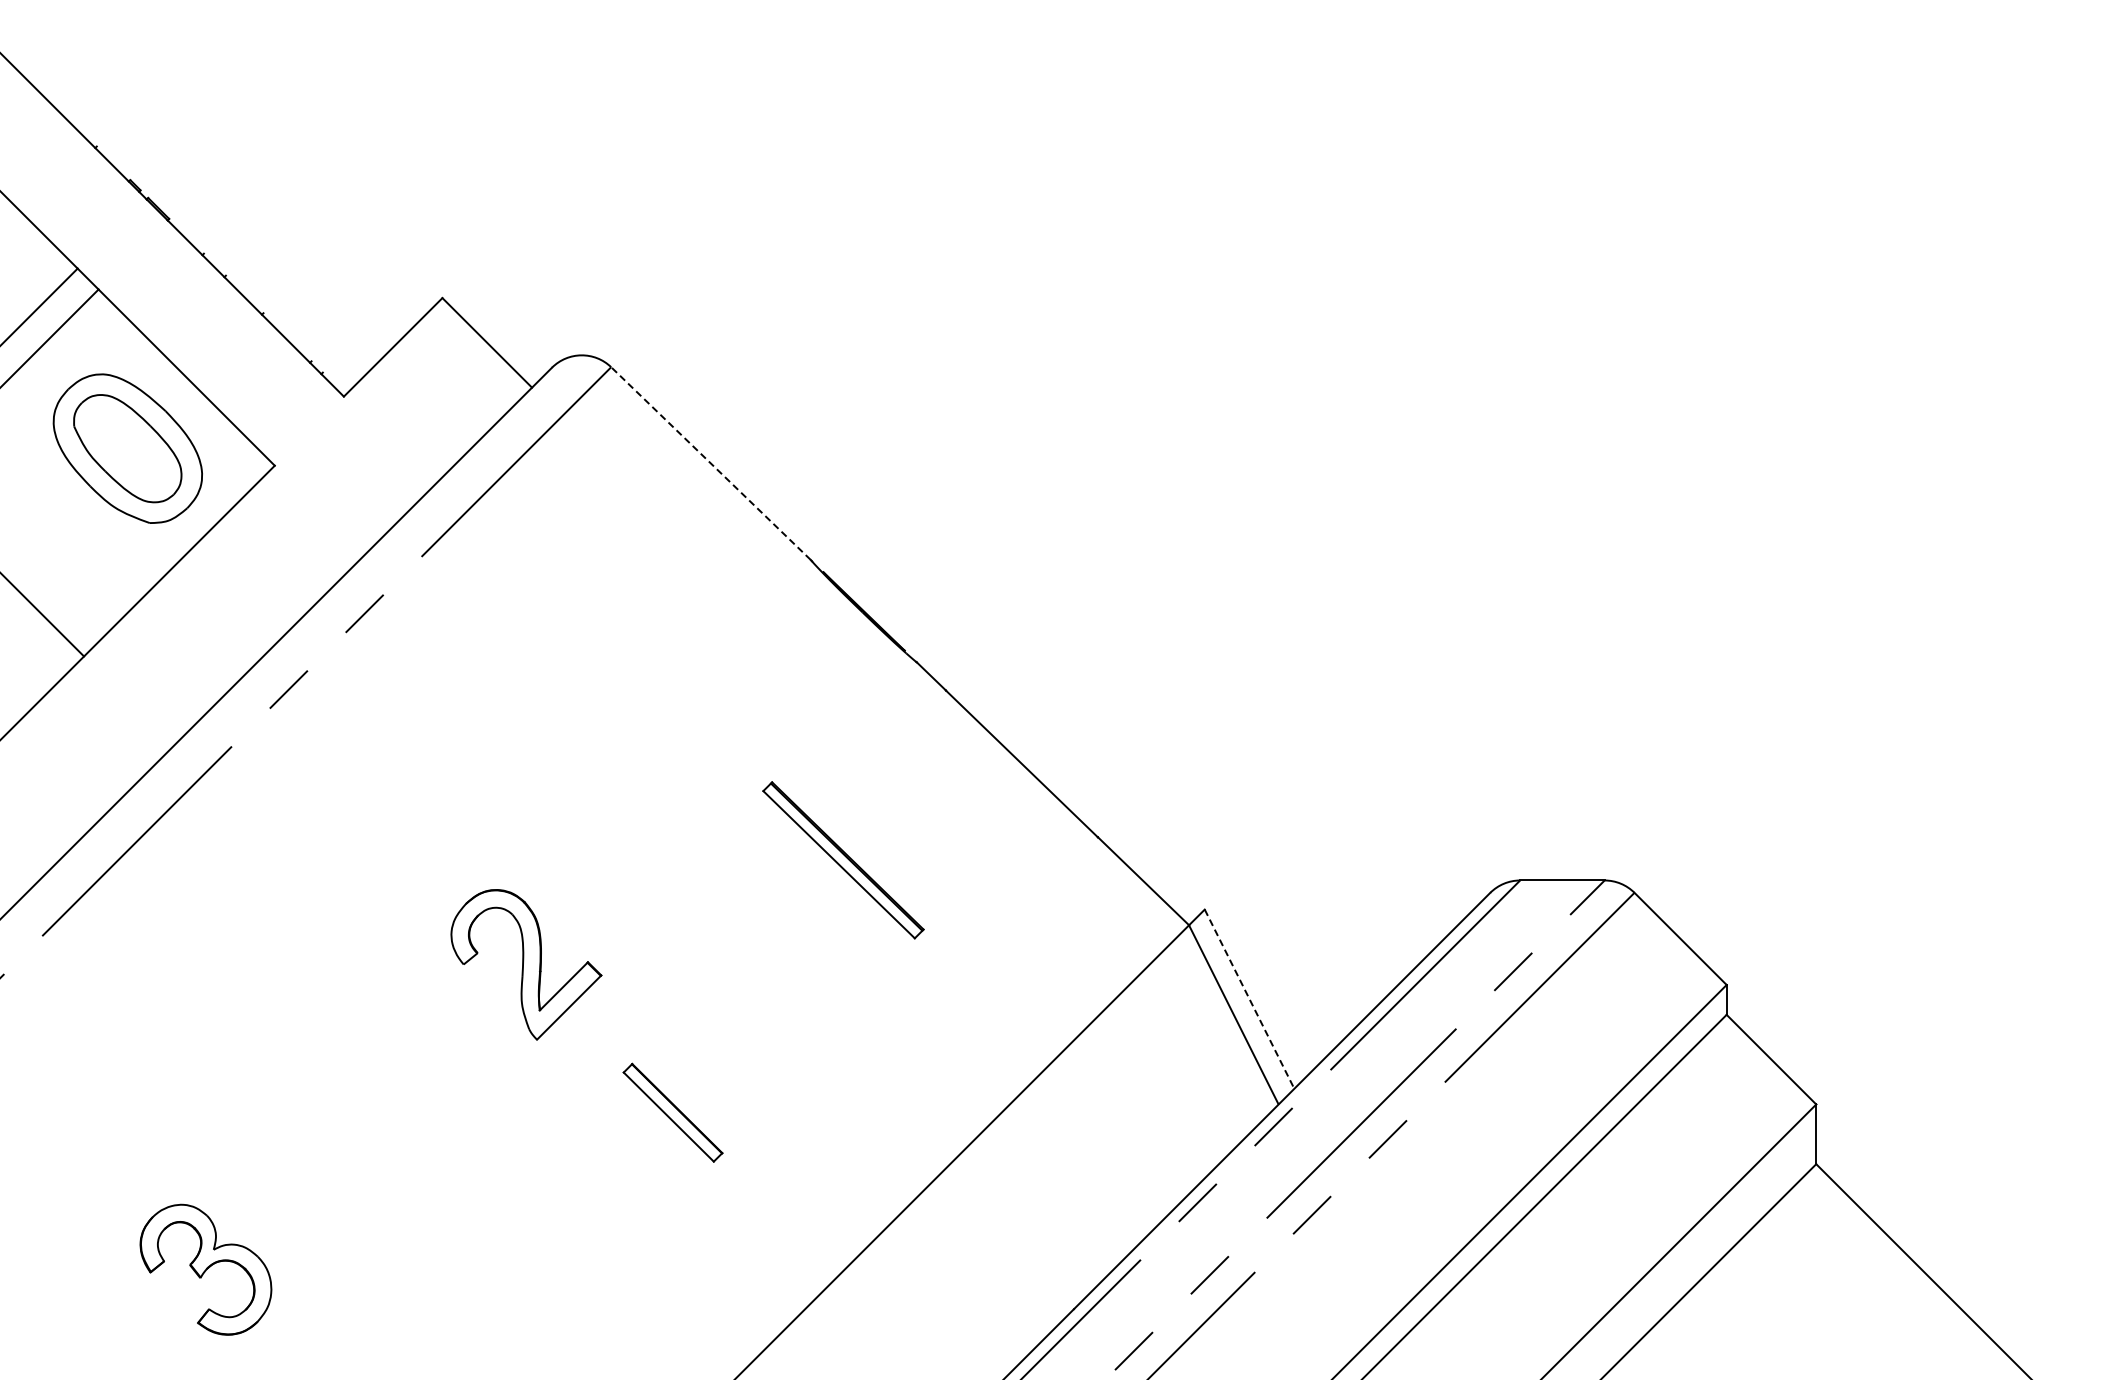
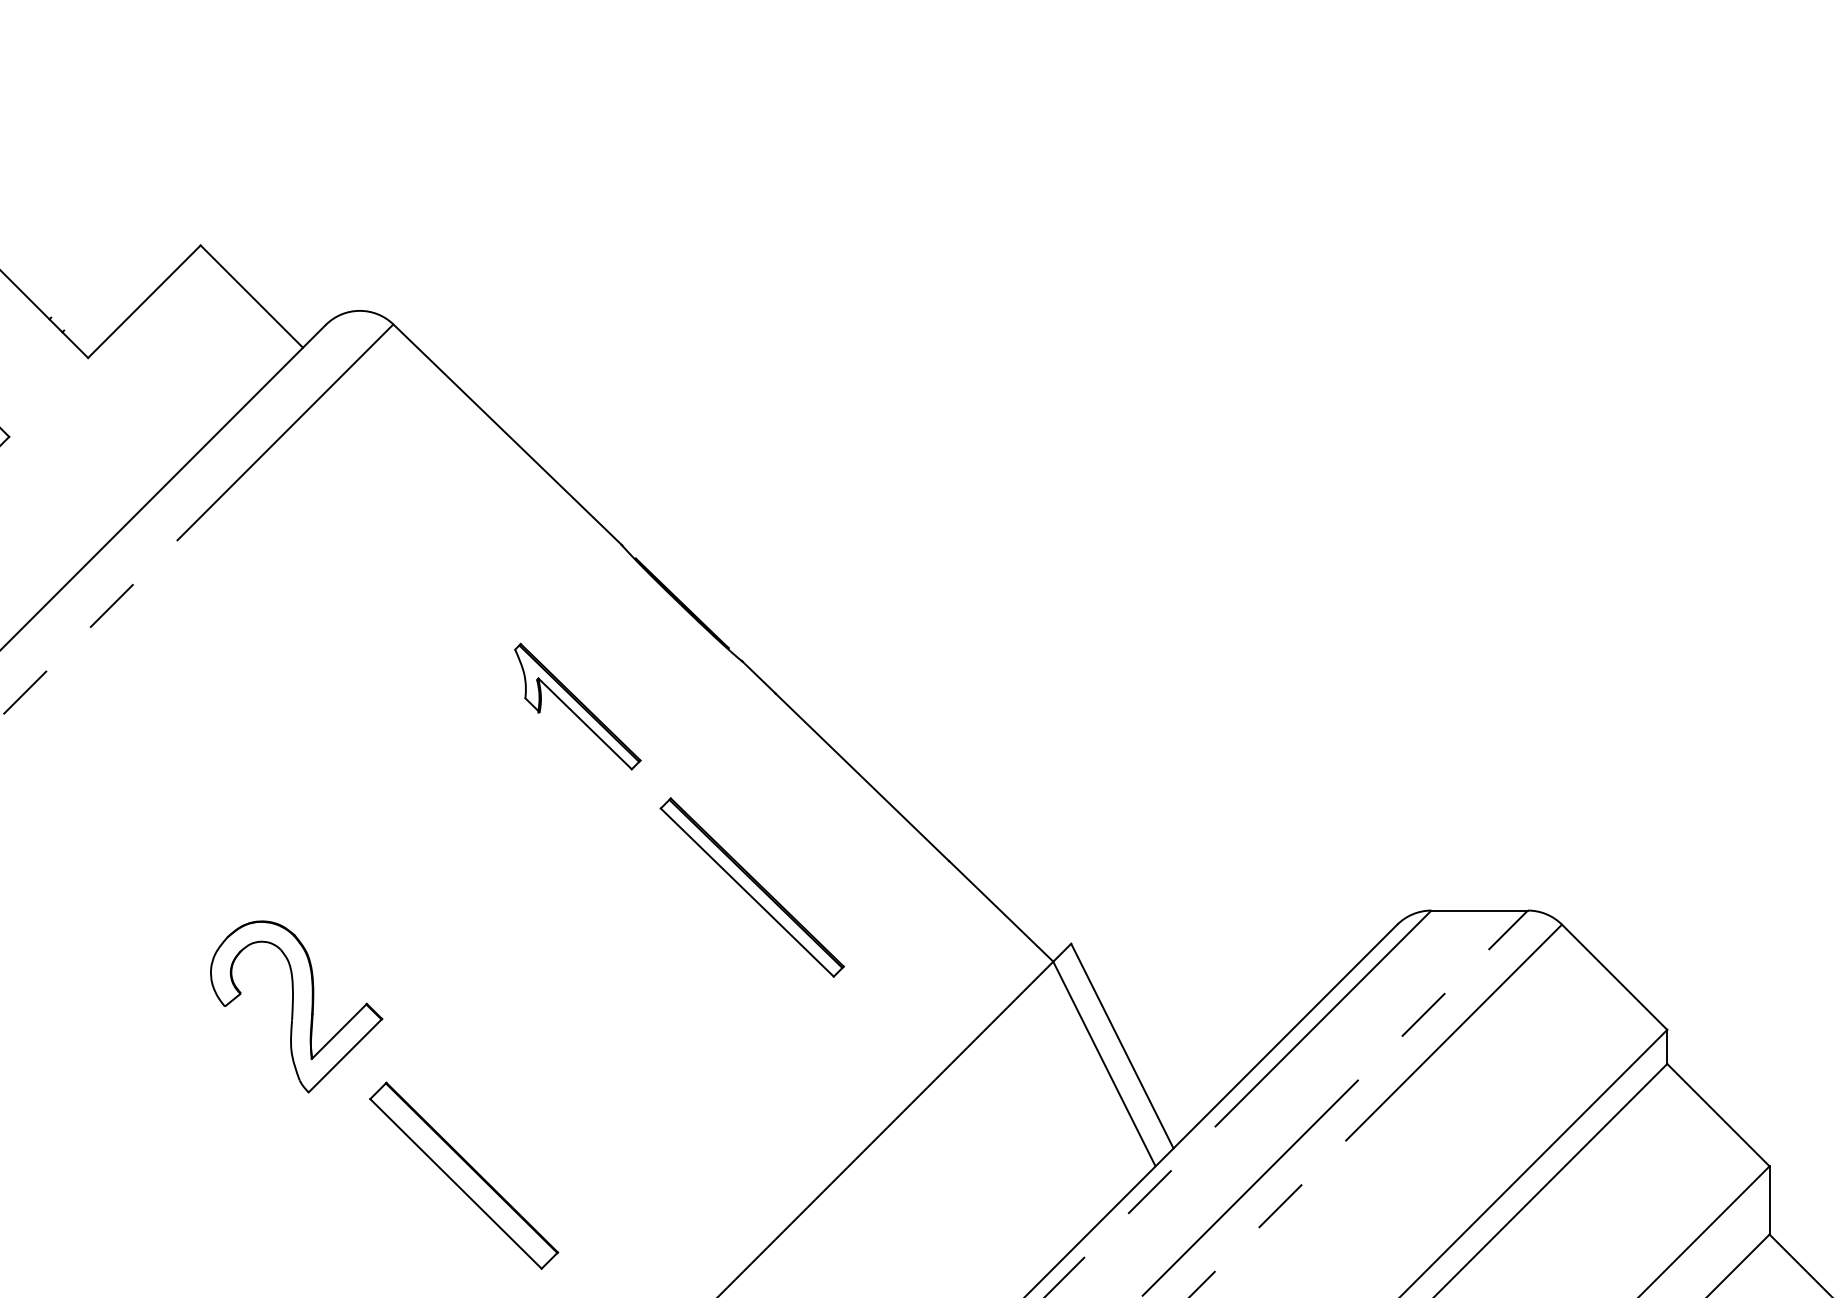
line: (711, 463) -> (507, 434), dashed -> solid
part: (772, 701) -> (577, 706), added
part: (843, 860) -> (752, 887), moved
line: (1249, 999) -> (1122, 1046), dashed -> solid
part: (672, 1112) -> (463, 1175), size x1.67

